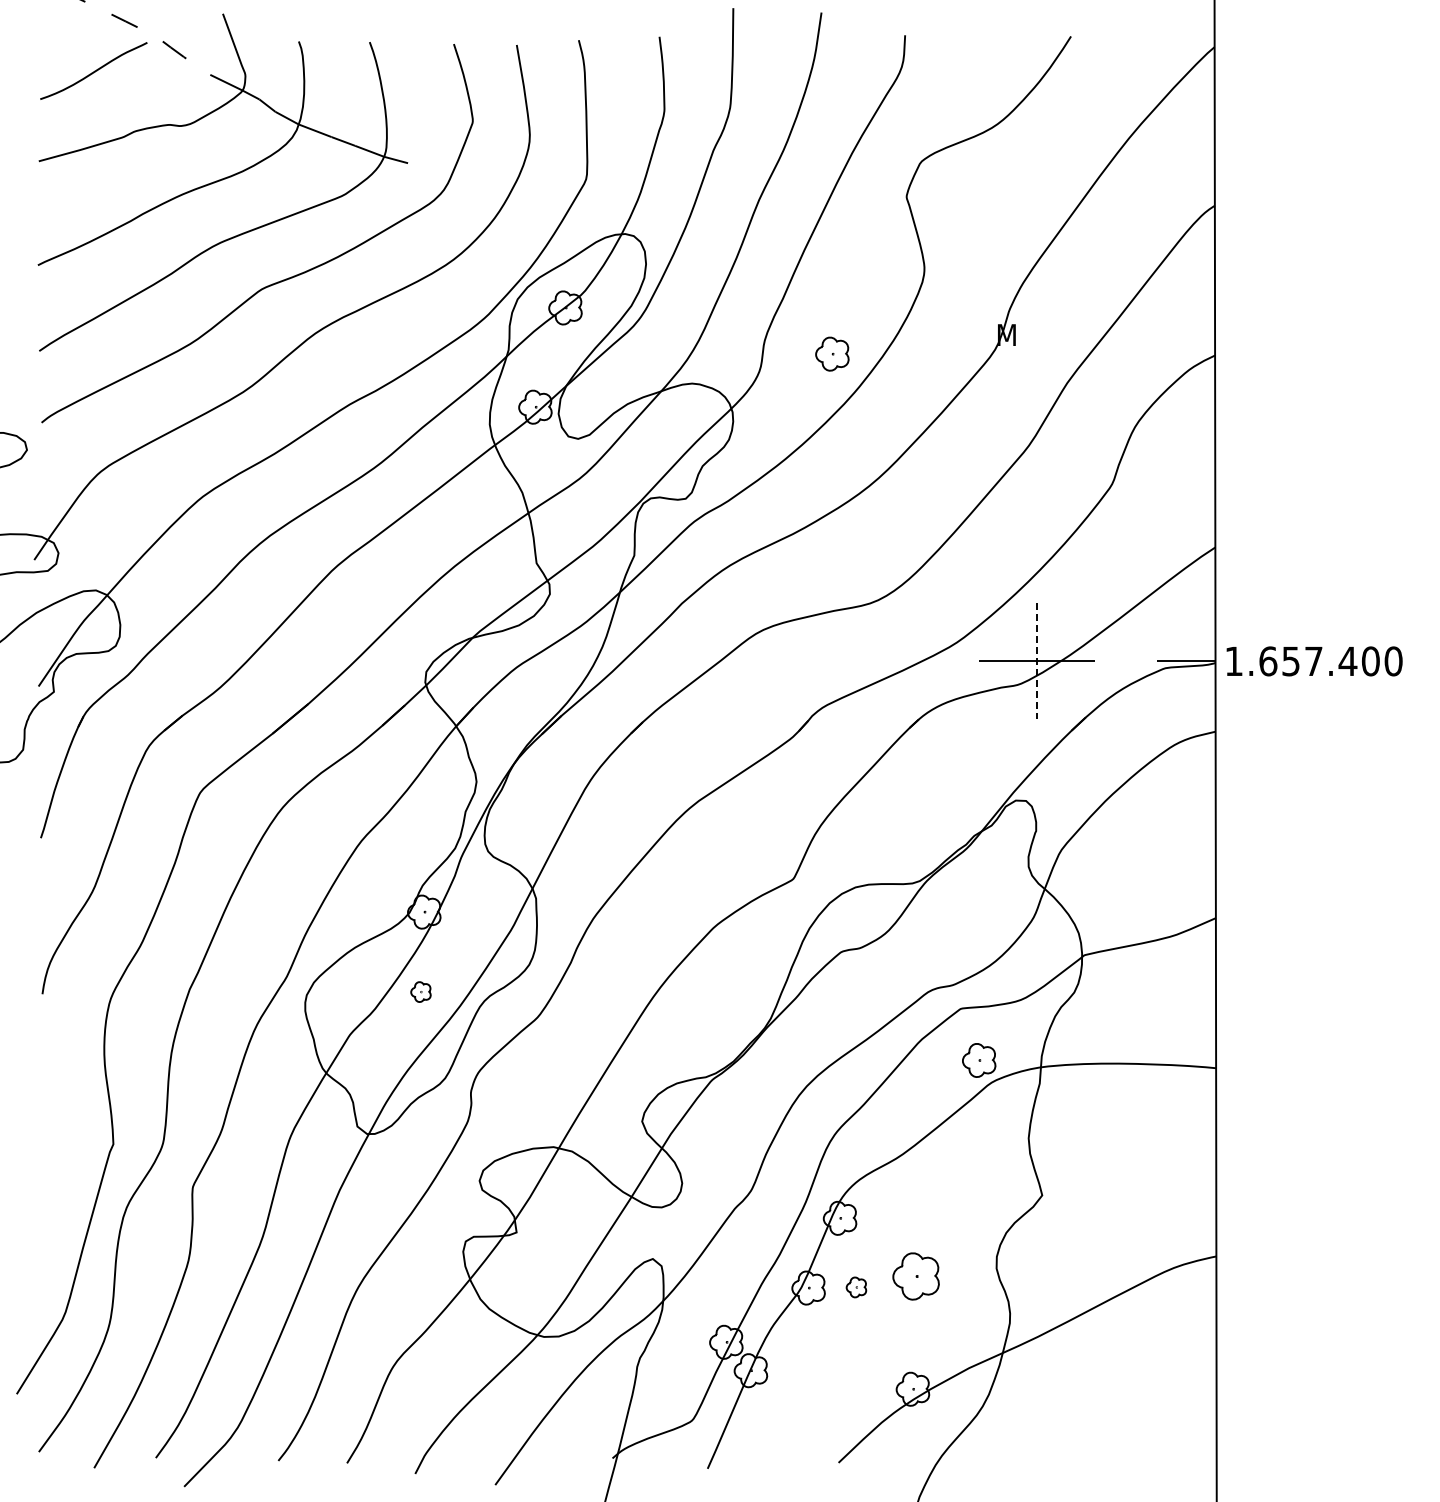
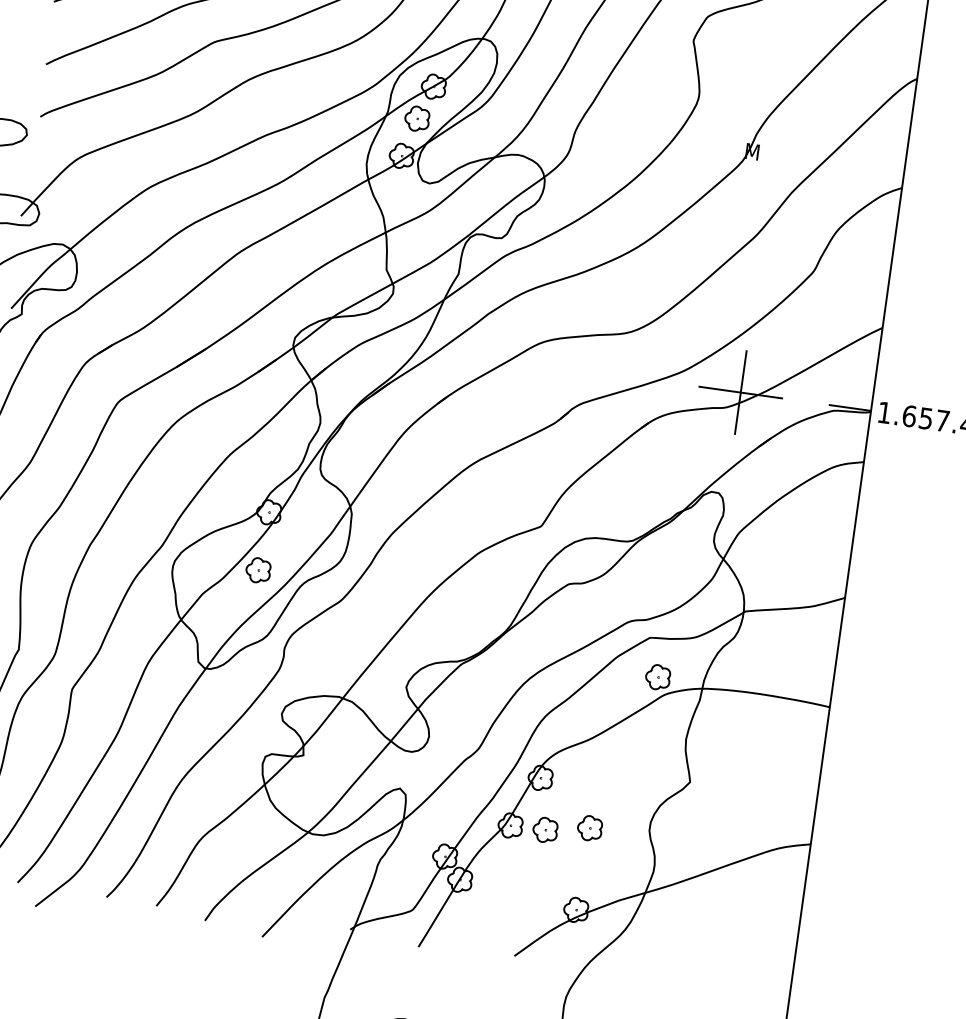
part: (832, 353) -> (417, 118), moved
line: (1036, 661) -> (740, 392), dashed -> solid
part: (420, 991) -> (258, 569), size x1.67
part: (915, 1276) -> (589, 828), size x0.71
part: (856, 1287) -> (545, 830), size x1.67

